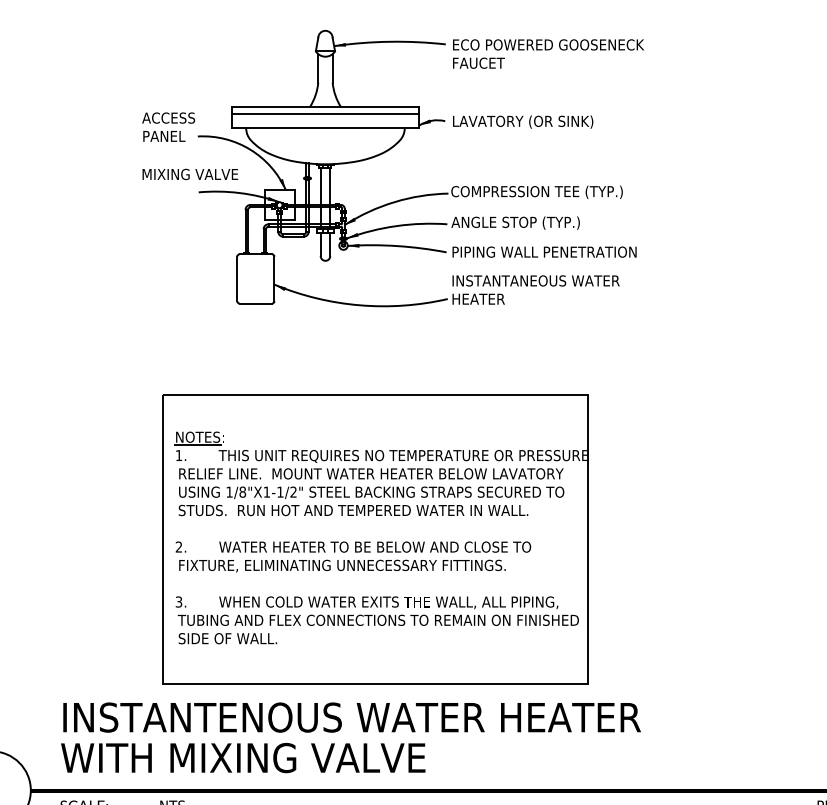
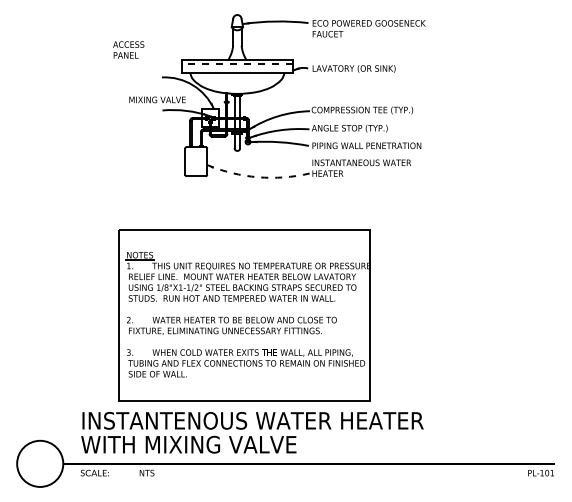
line: (323, 114) -> (236, 64), solid -> dashed
text: (168, 126) -> (128, 49), moved
arc: (359, 305) -> (257, 177), solid -> dashed
part: (374, 539) -> (244, 315), moved

